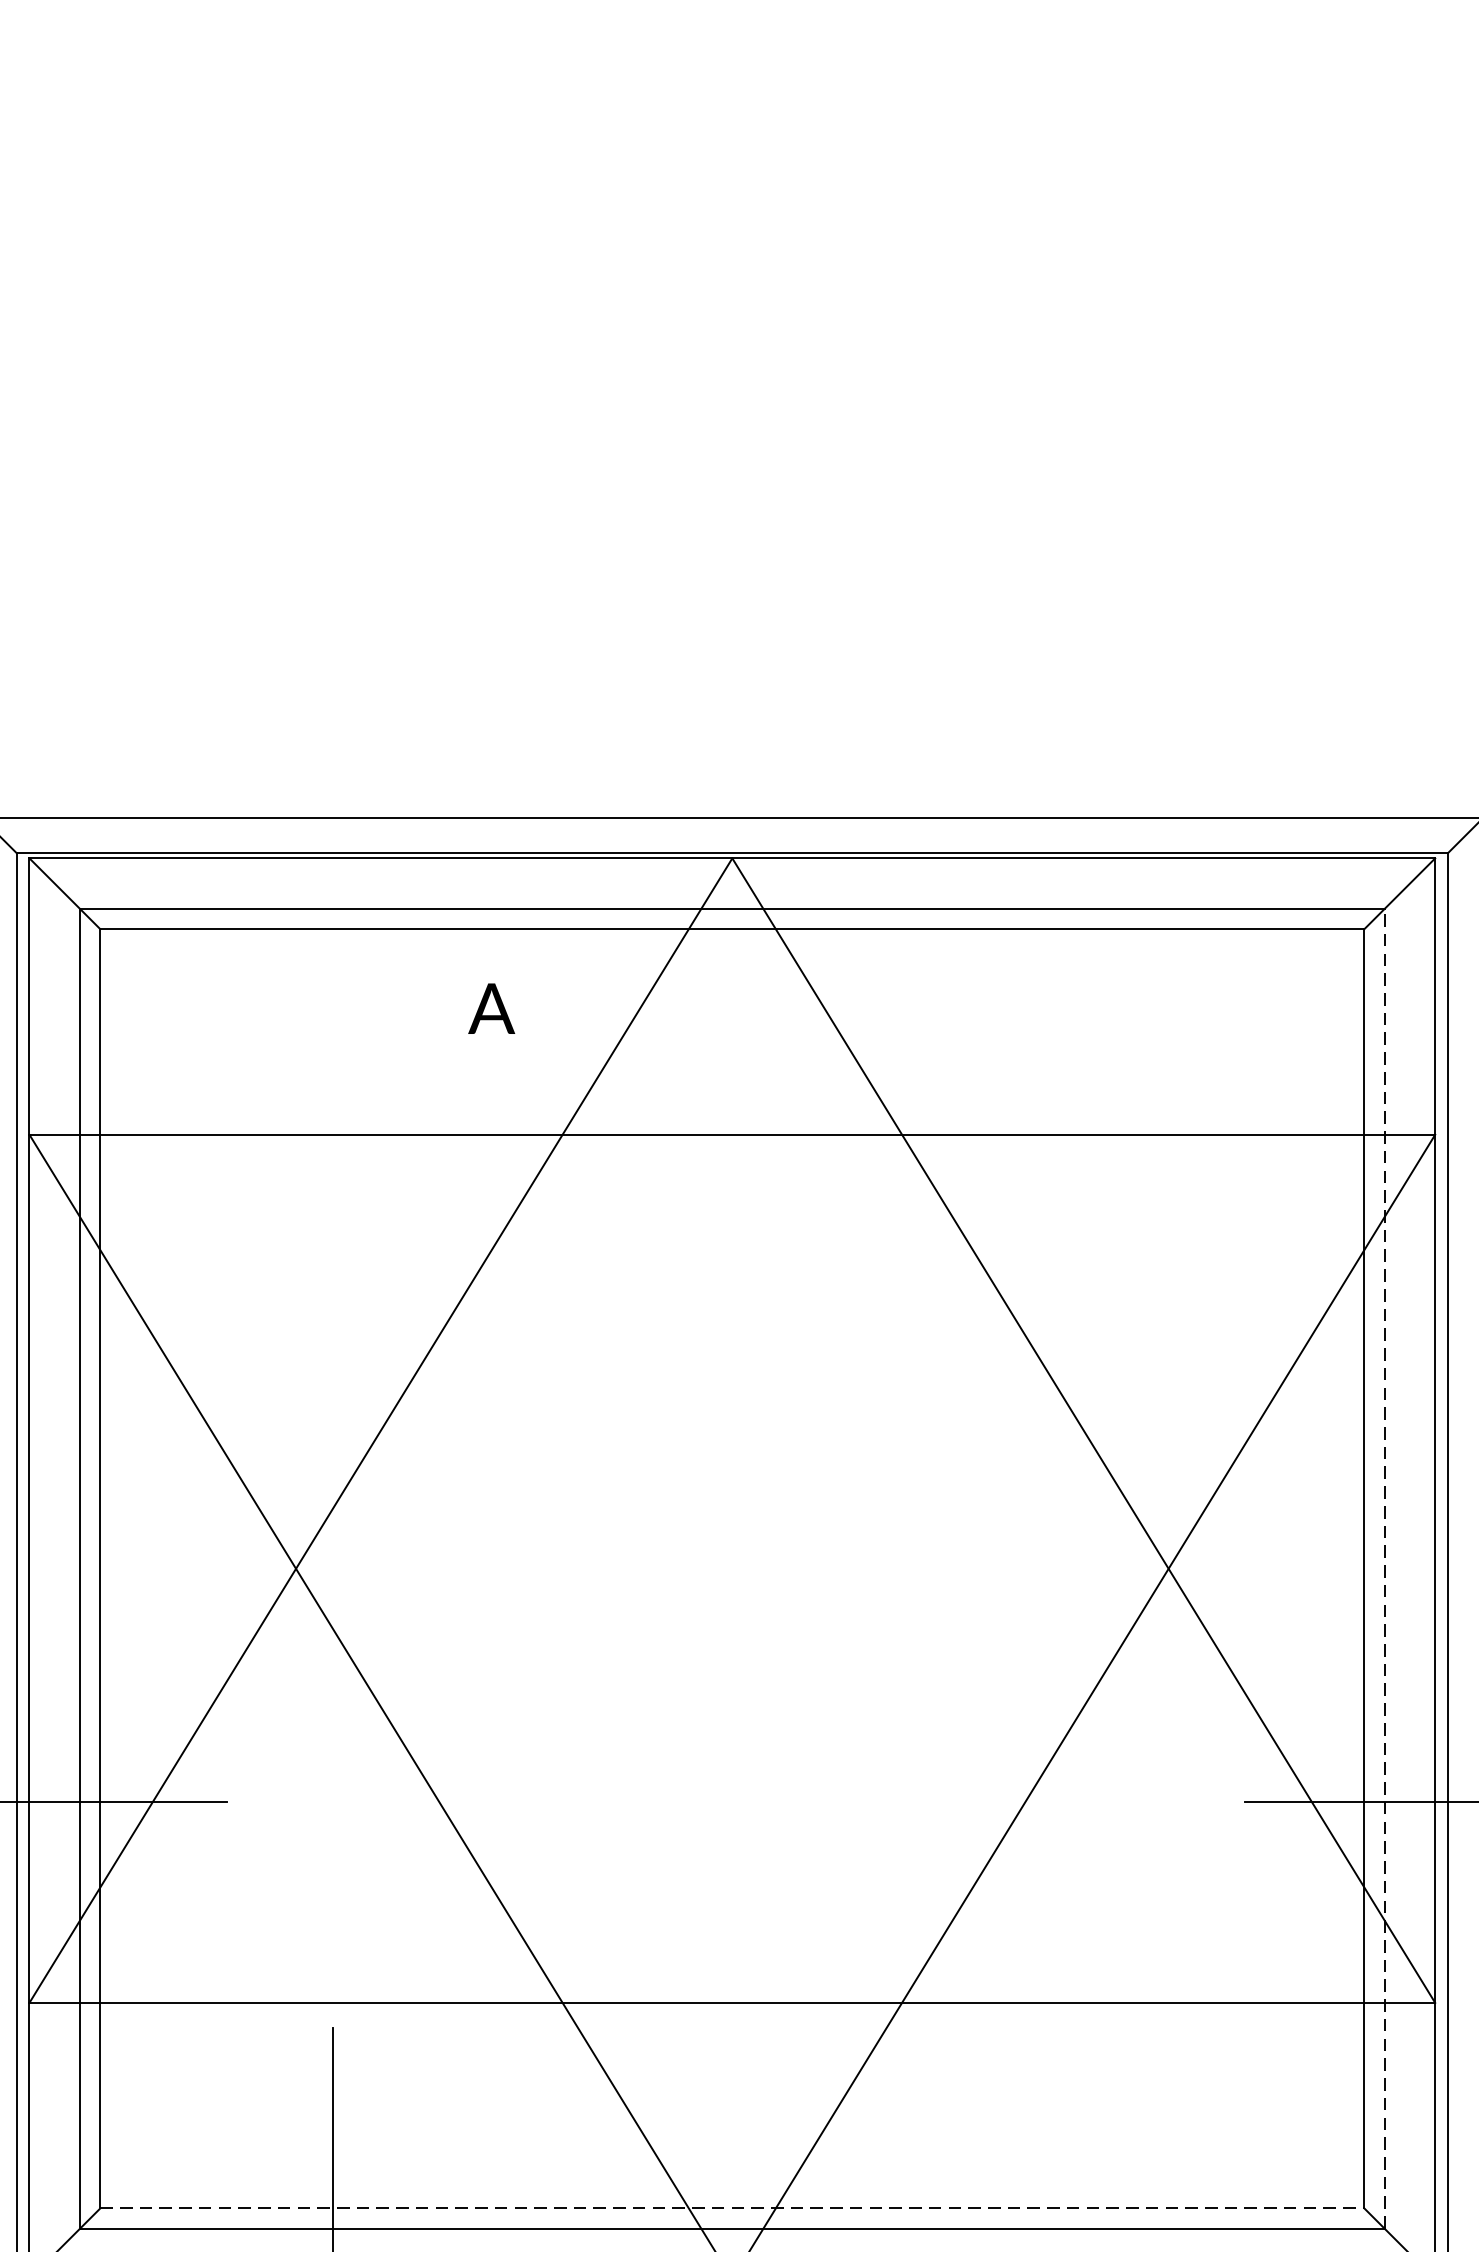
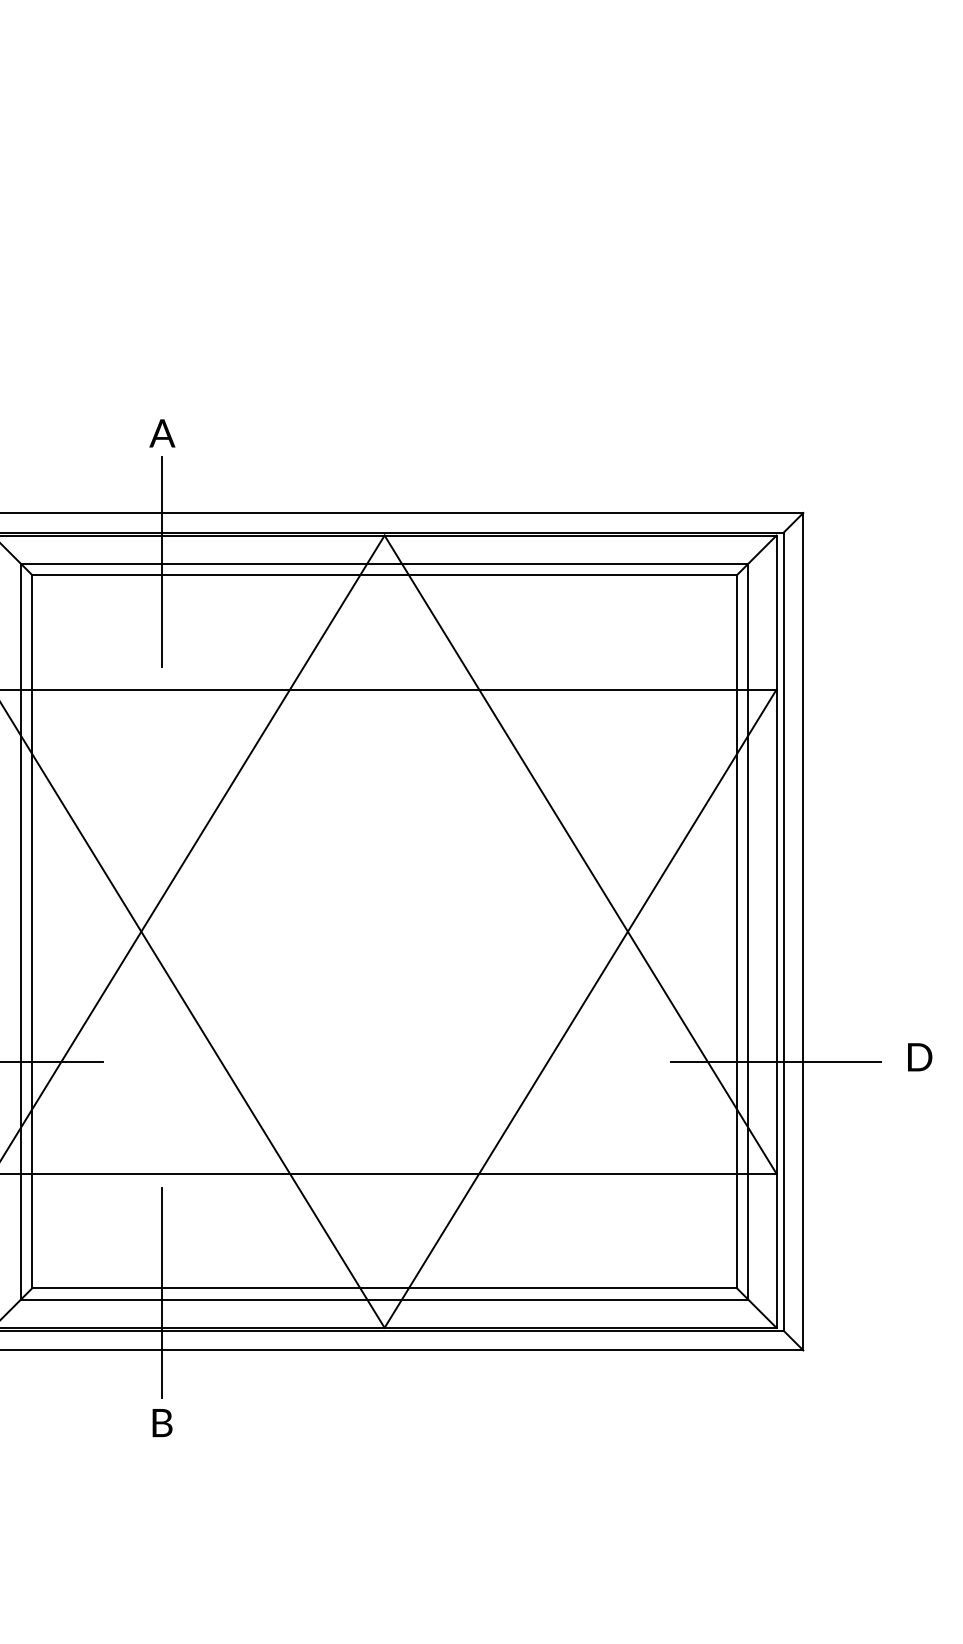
line: (332, 904) -> (161, 561), added
text: (491, 1008) -> (162, 433), moved
line: (1384, 1568) -> (748, 931), dashed -> solid
line: (733, 2208) -> (385, 1288), dashed -> solid

